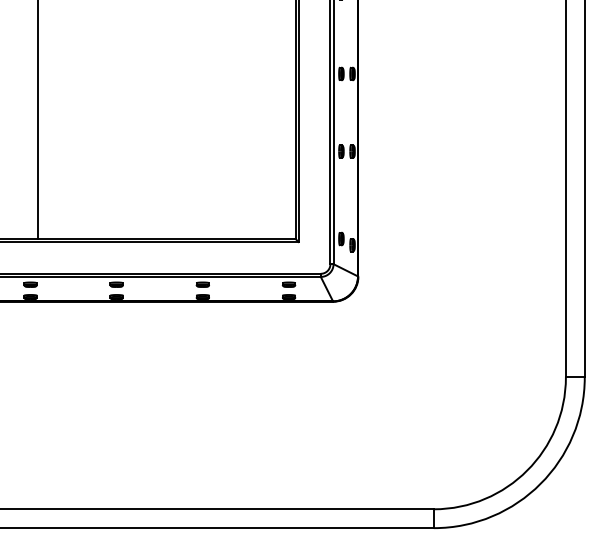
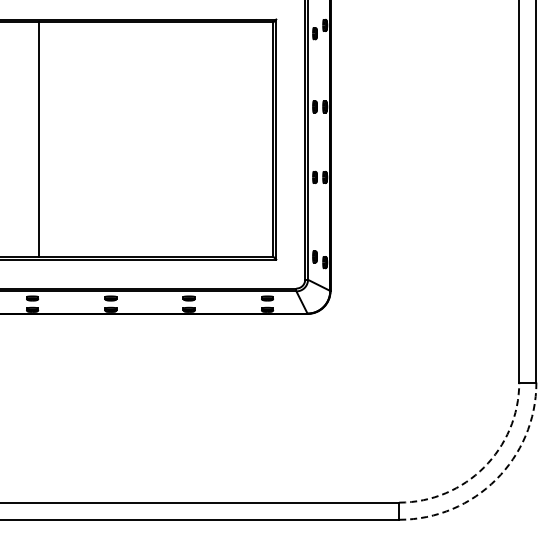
arc: (527, 470) -> (484, 467), solid -> dashed
arc: (540, 483) -> (496, 479), solid -> dashed

